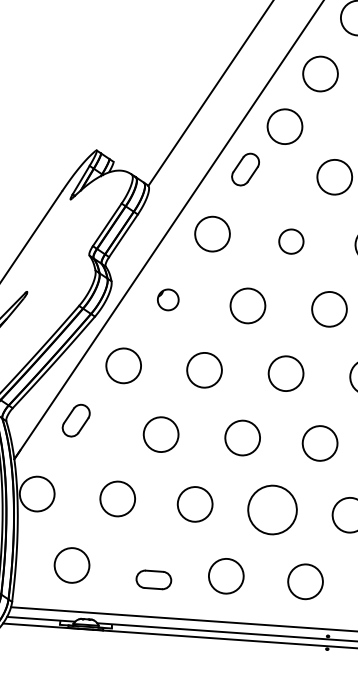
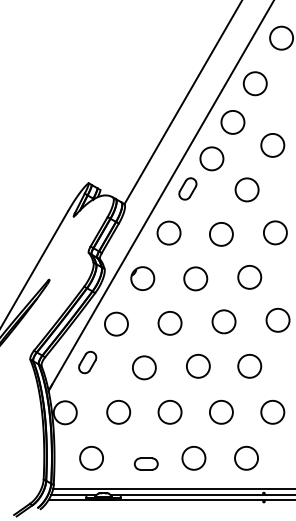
circle: (291, 241) -> (221, 234), size x1.43
part: (167, 299) -> (142, 278), size x1.67
circle: (272, 508) -> (221, 411), size x0.71

